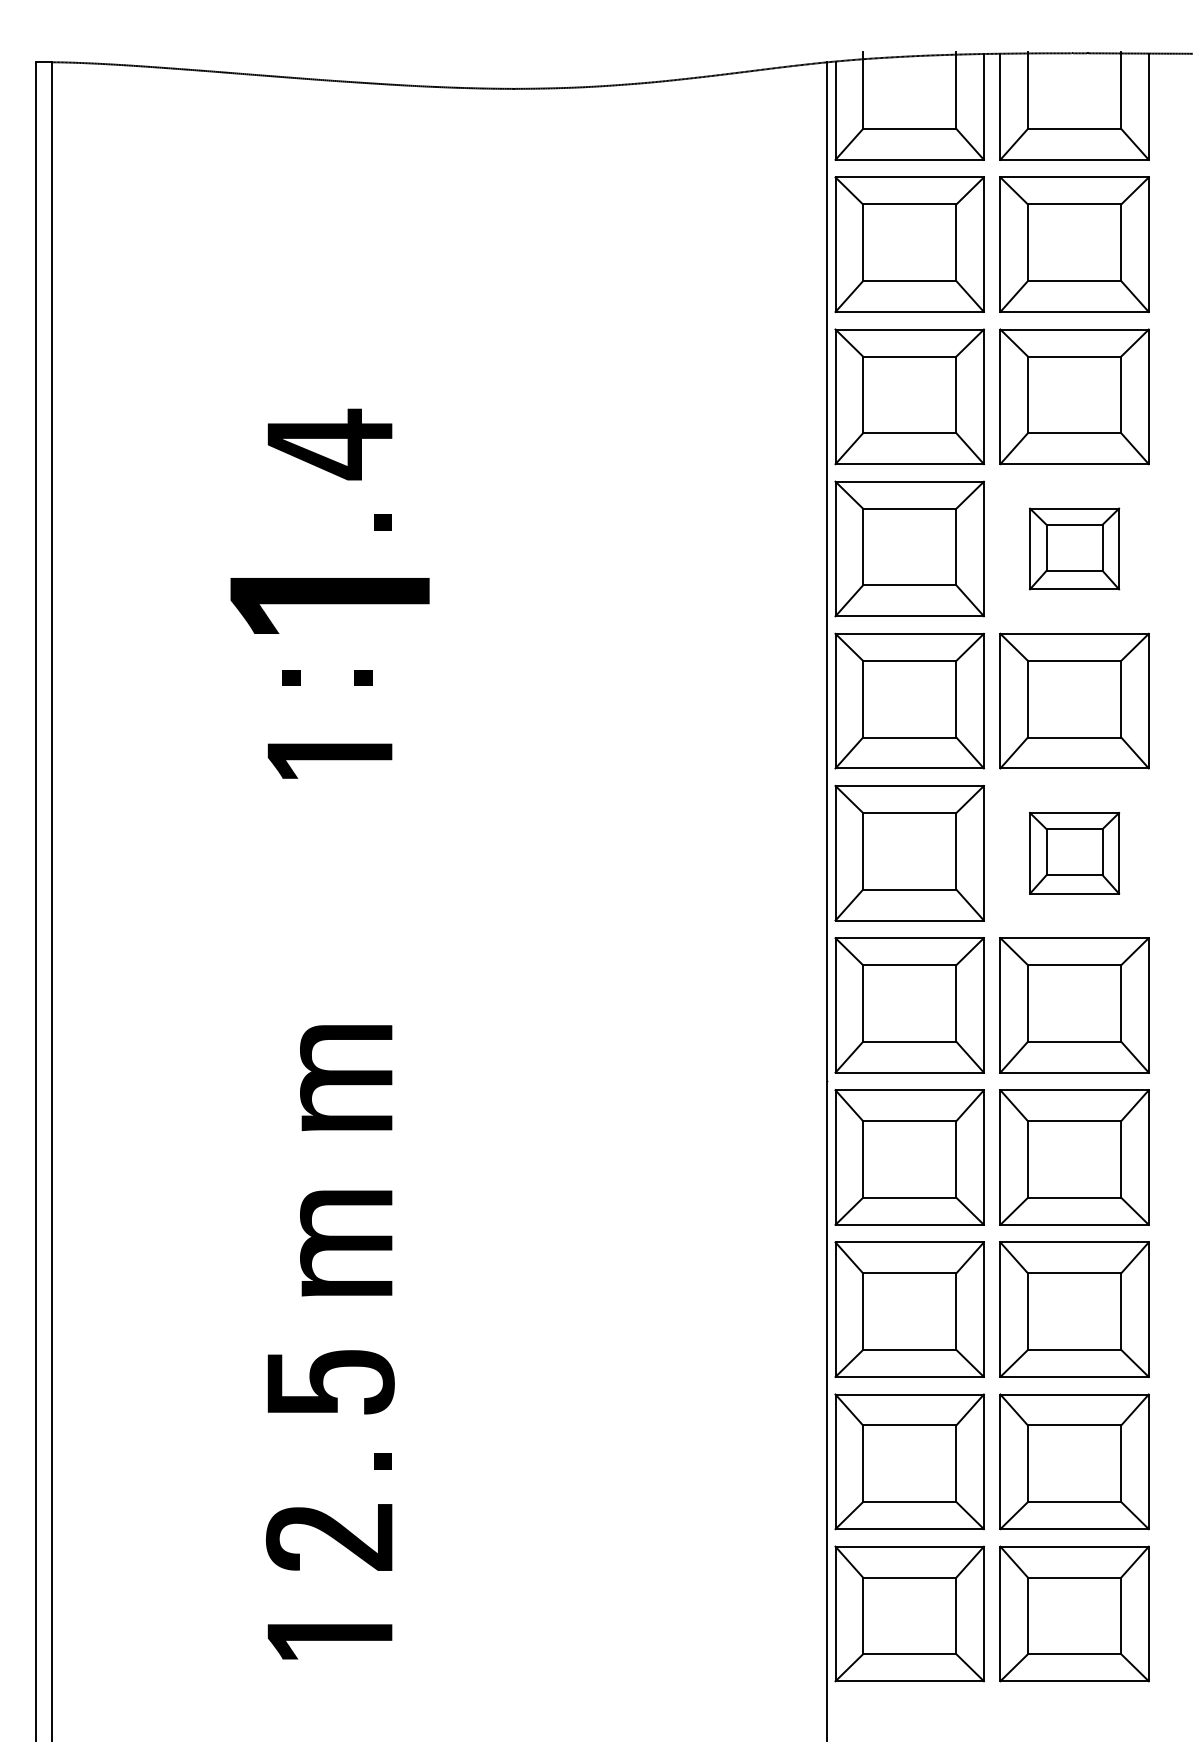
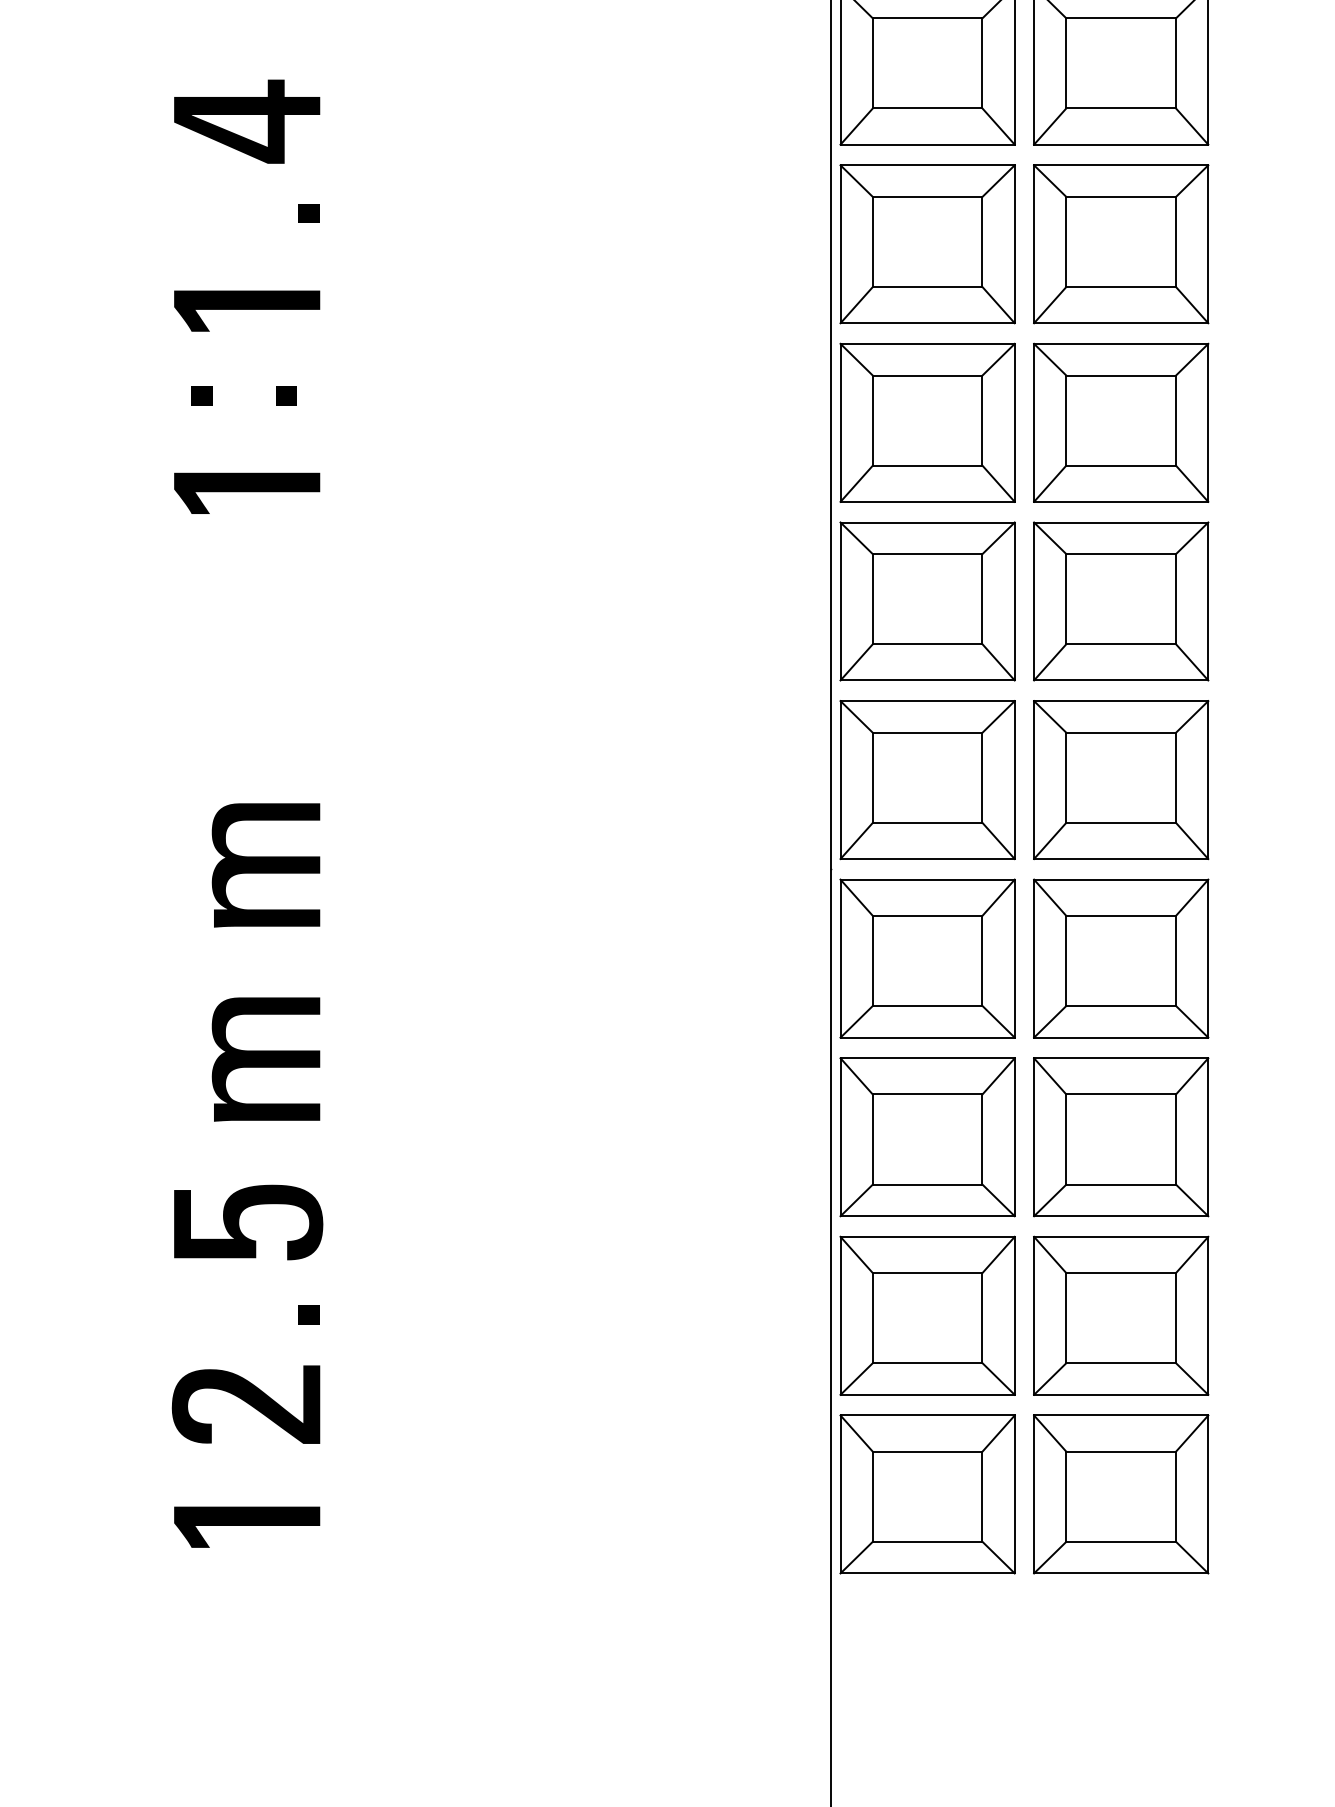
part: (1074, 548) -> (1121, 243), size x1.67
part: (329, 605) -> (246, 310), size x0.62
part: (1074, 853) -> (1121, 601), size x1.67

